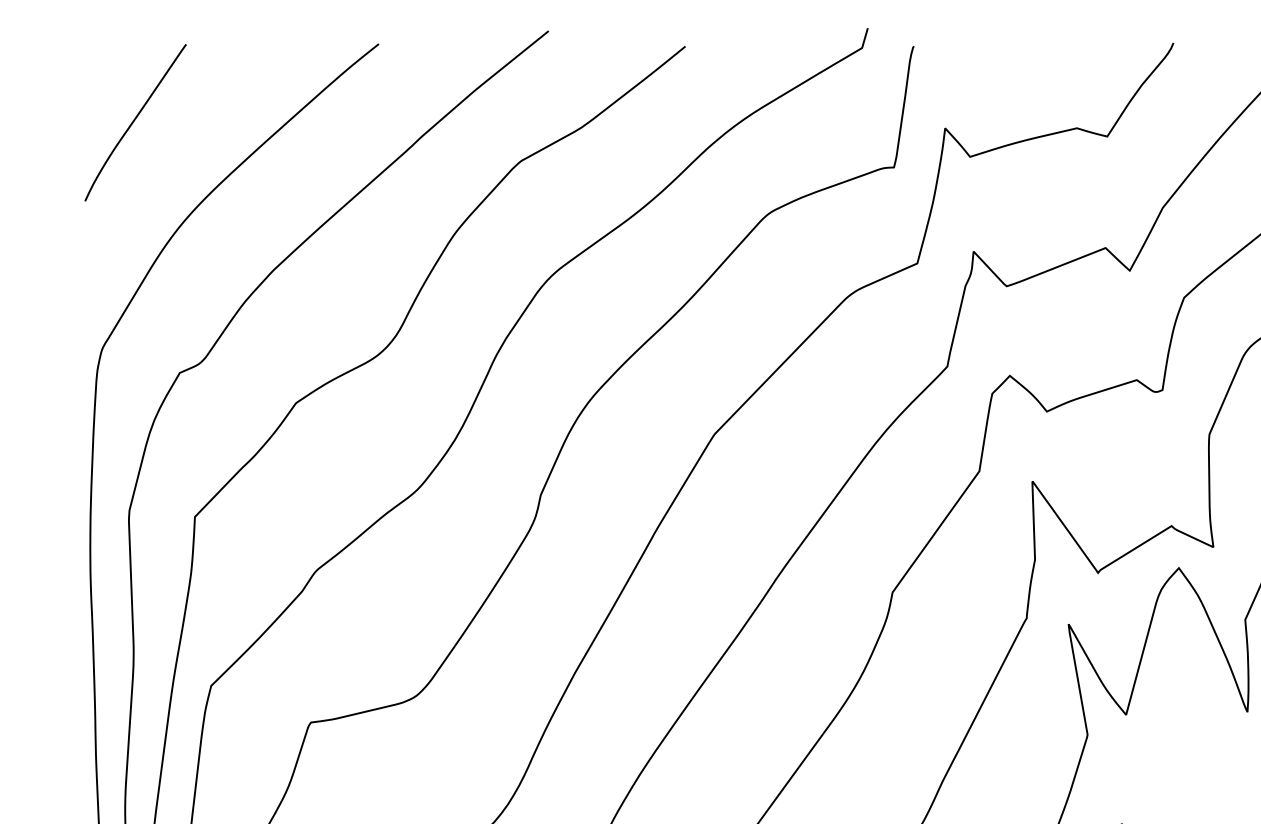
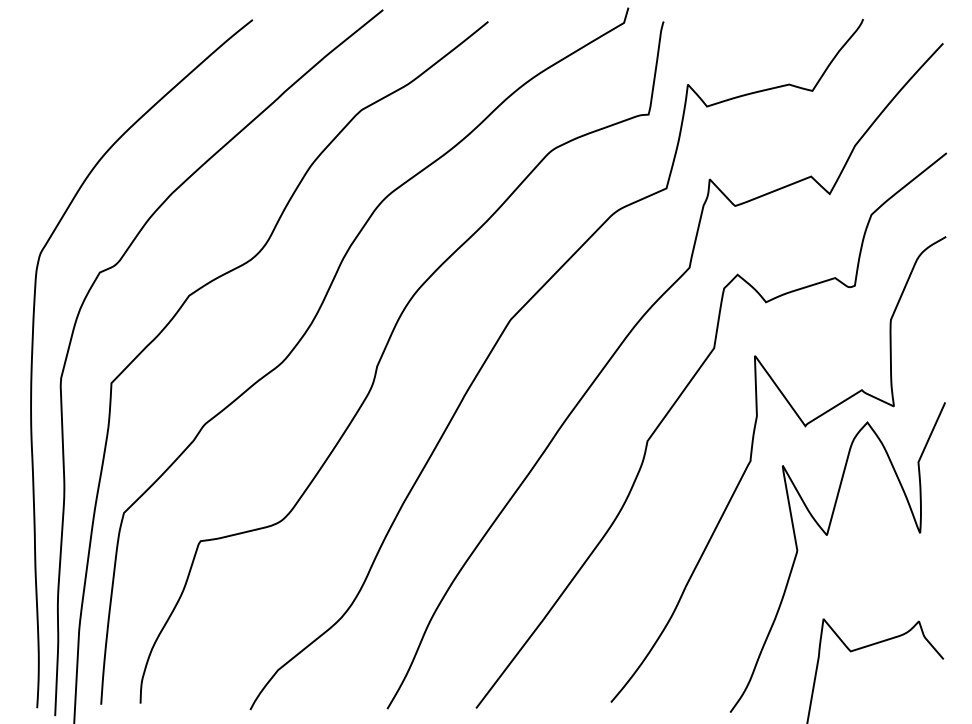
curve: (135, 121) -> (65, 79), removed

